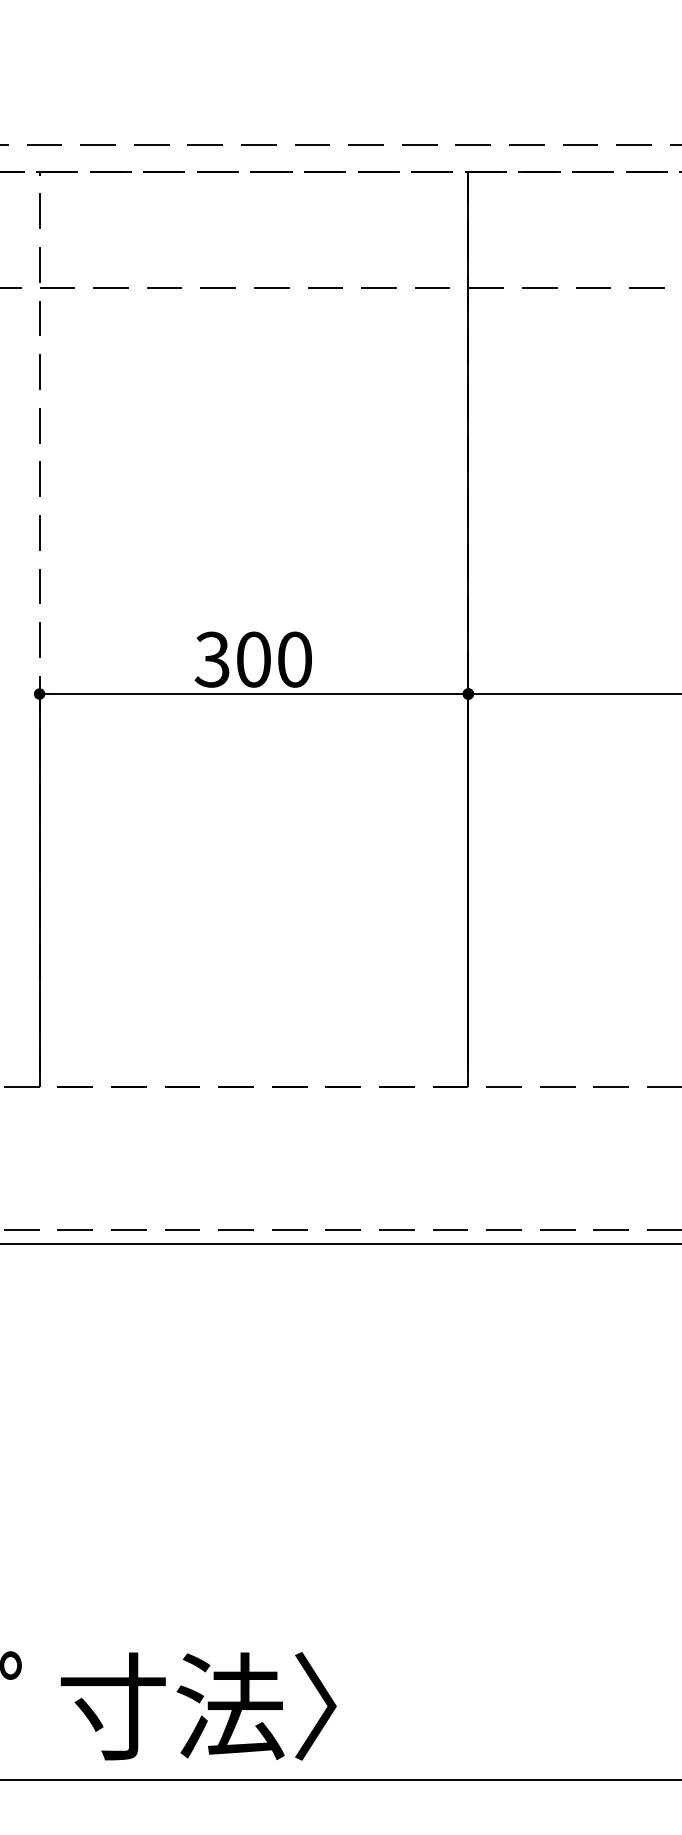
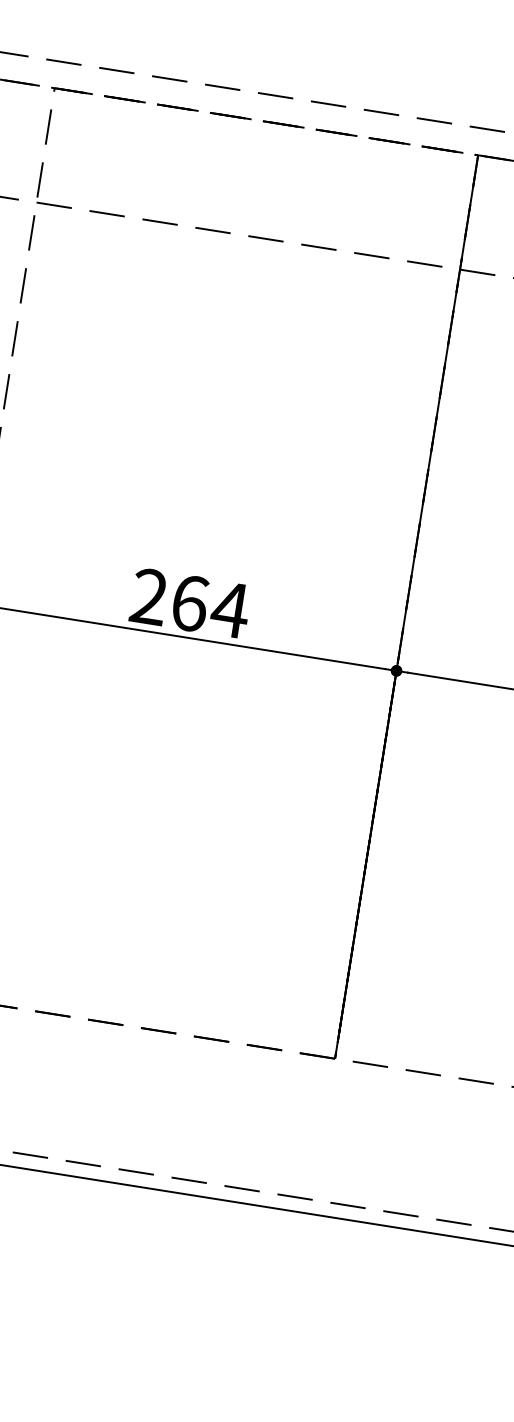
text: (253, 659) -> (189, 603), 300 -> 264

